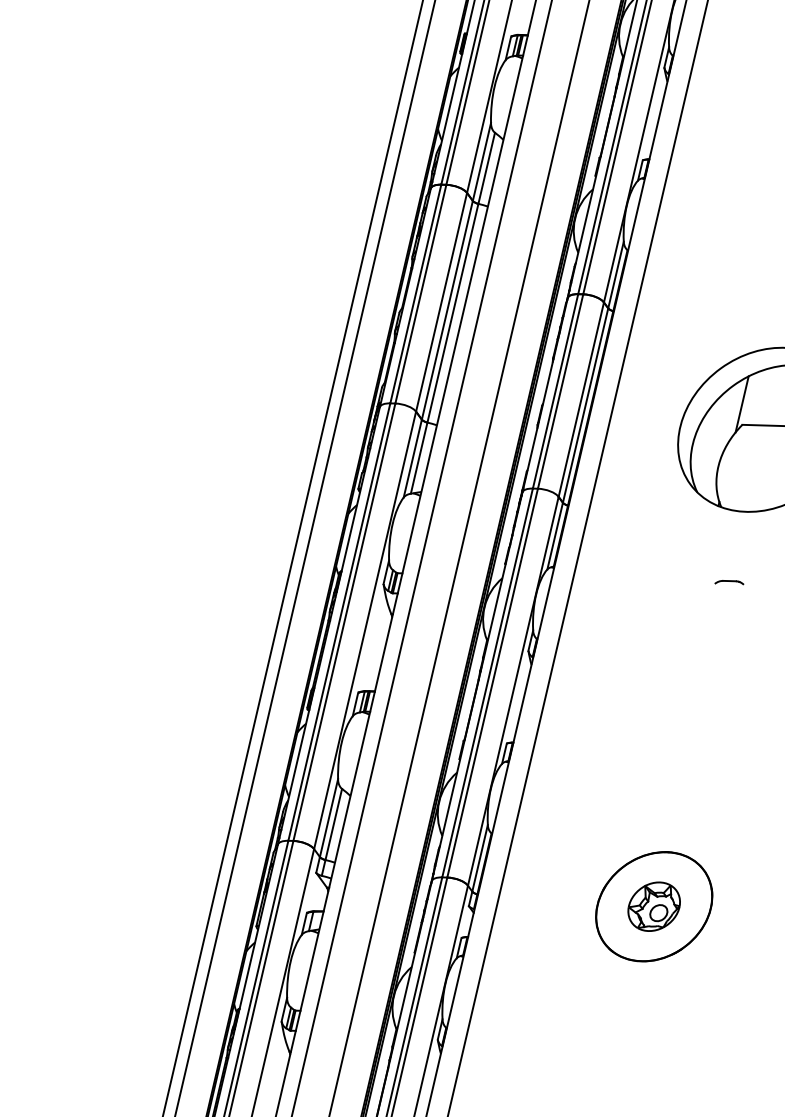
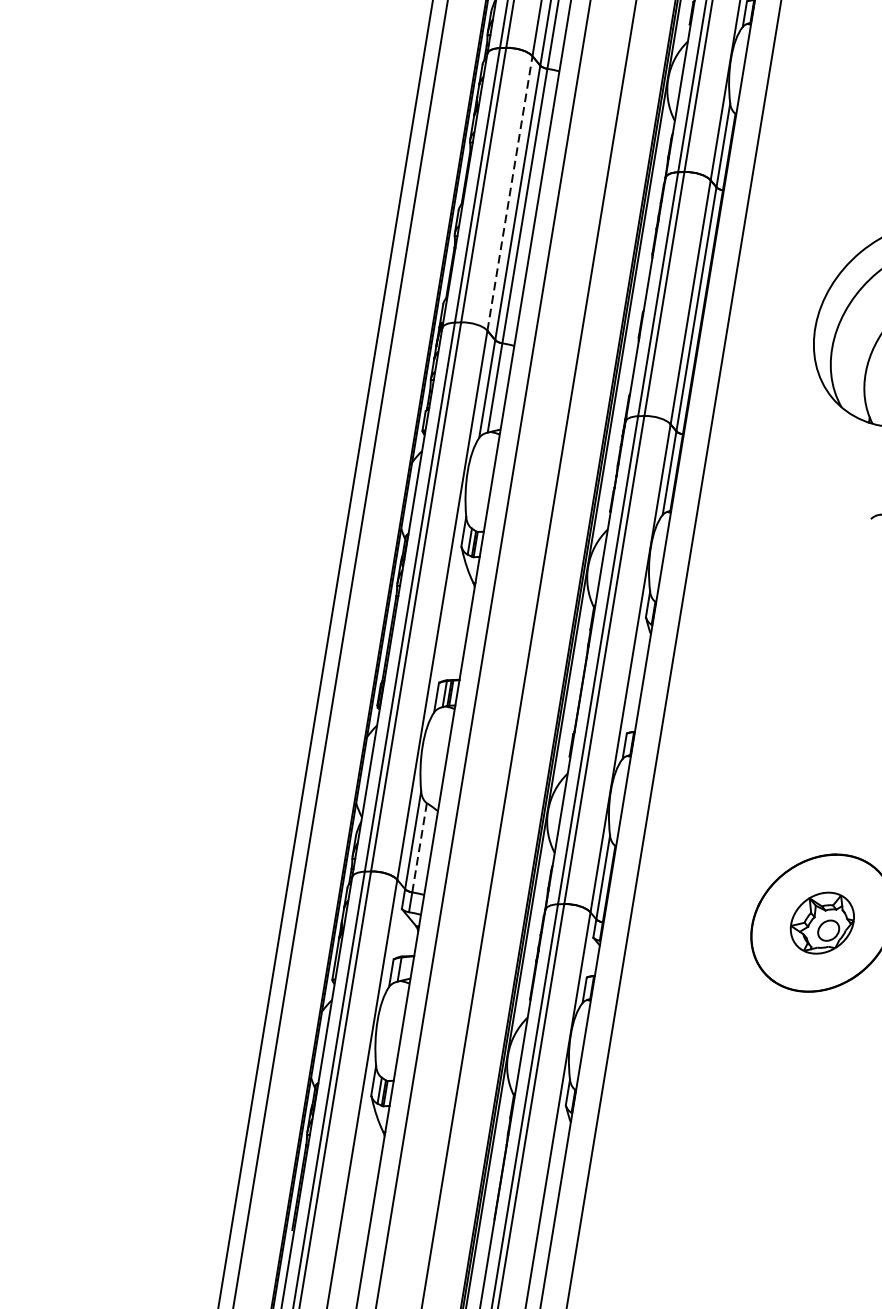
line: (441, 301) -> (509, 192), solid -> dashed
line: (333, 824) -> (419, 847), solid -> dashed

